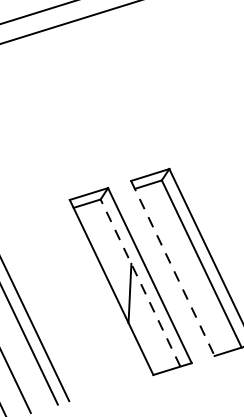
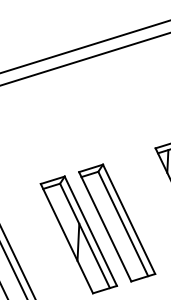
line: (173, 268) -> (105, 226), dashed -> solid
line: (141, 282) -> (85, 235), dashed -> solid

